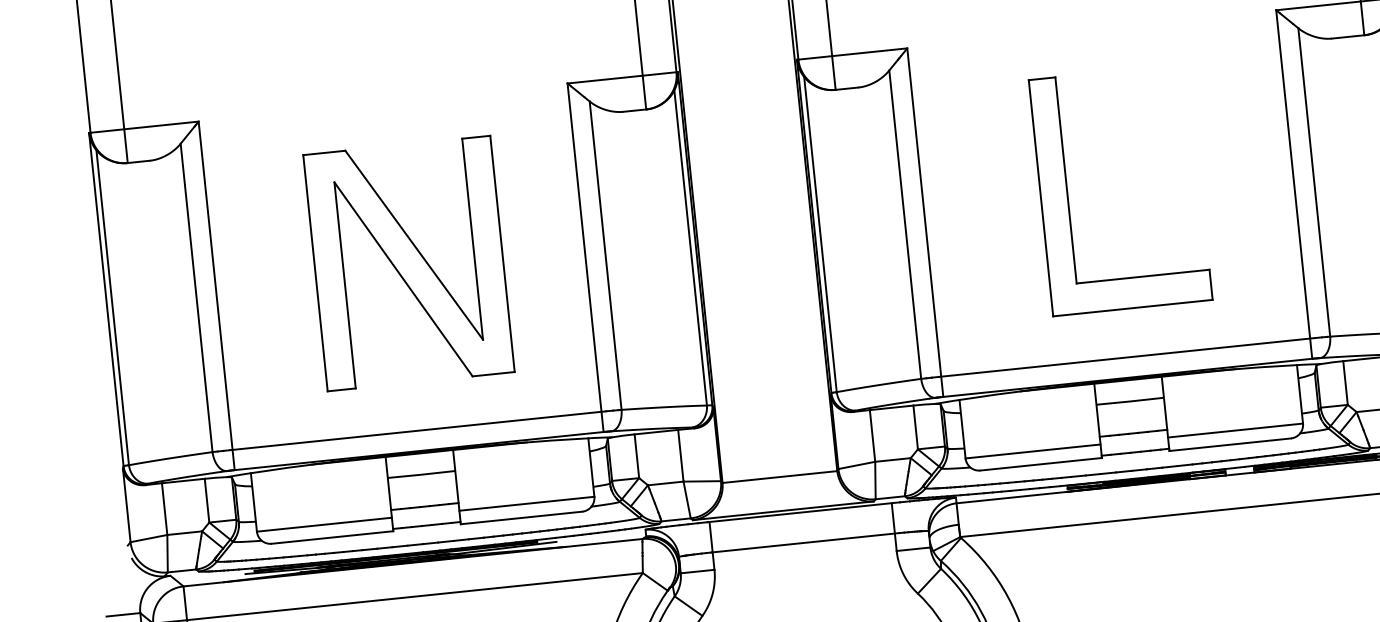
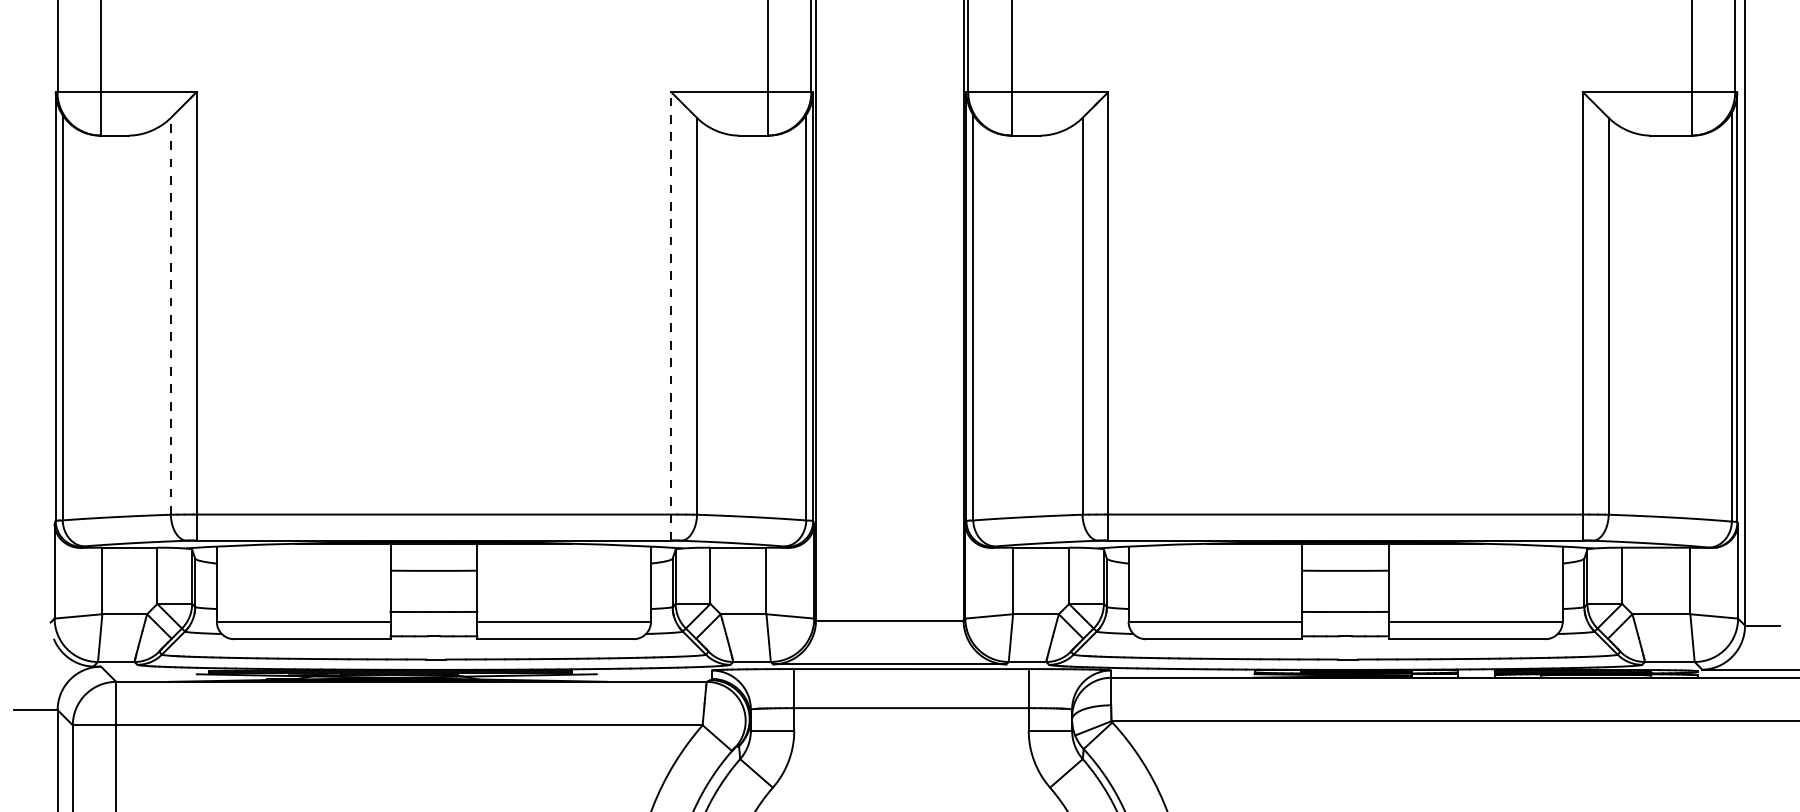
part: (1067, 195) -> (1293, 300), removed
line: (585, 257) -> (671, 315), solid -> dashed
part: (408, 263) -> (445, 300), removed
line: (196, 297) -> (170, 315), solid -> dashed

